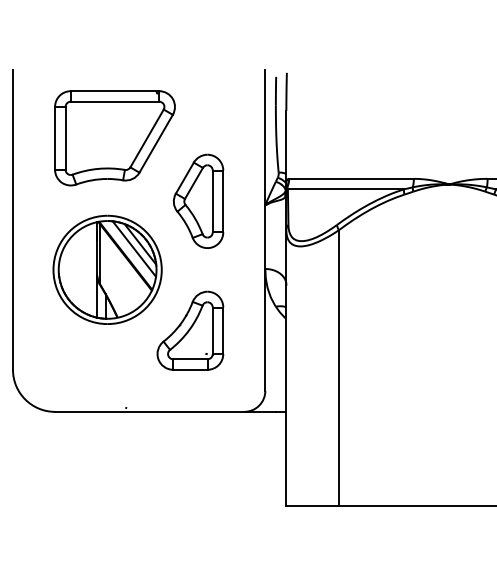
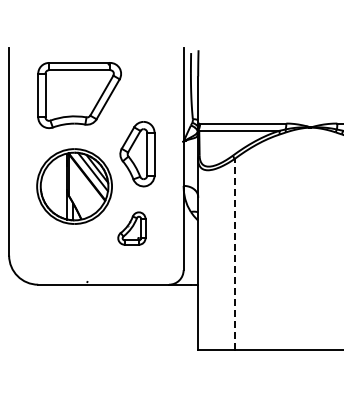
part: (198, 201) -> (137, 154), moved
part: (189, 330) -> (131, 228), size x0.6
line: (338, 368) -> (234, 254), solid -> dashed

